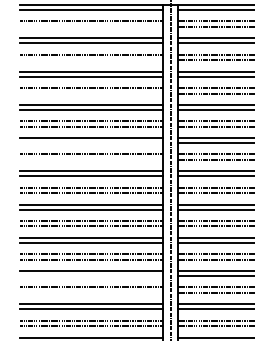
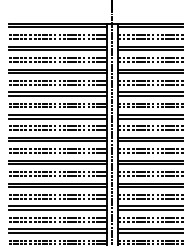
line: (90, 26) -> (57, 38), added
line: (90, 59) -> (57, 61), added
line: (90, 93) -> (57, 84), added
line: (90, 142) -> (57, 118), added
line: (90, 160) -> (57, 130), added
line: (90, 275) -> (57, 209), added
line: (90, 292) -> (57, 221), added

